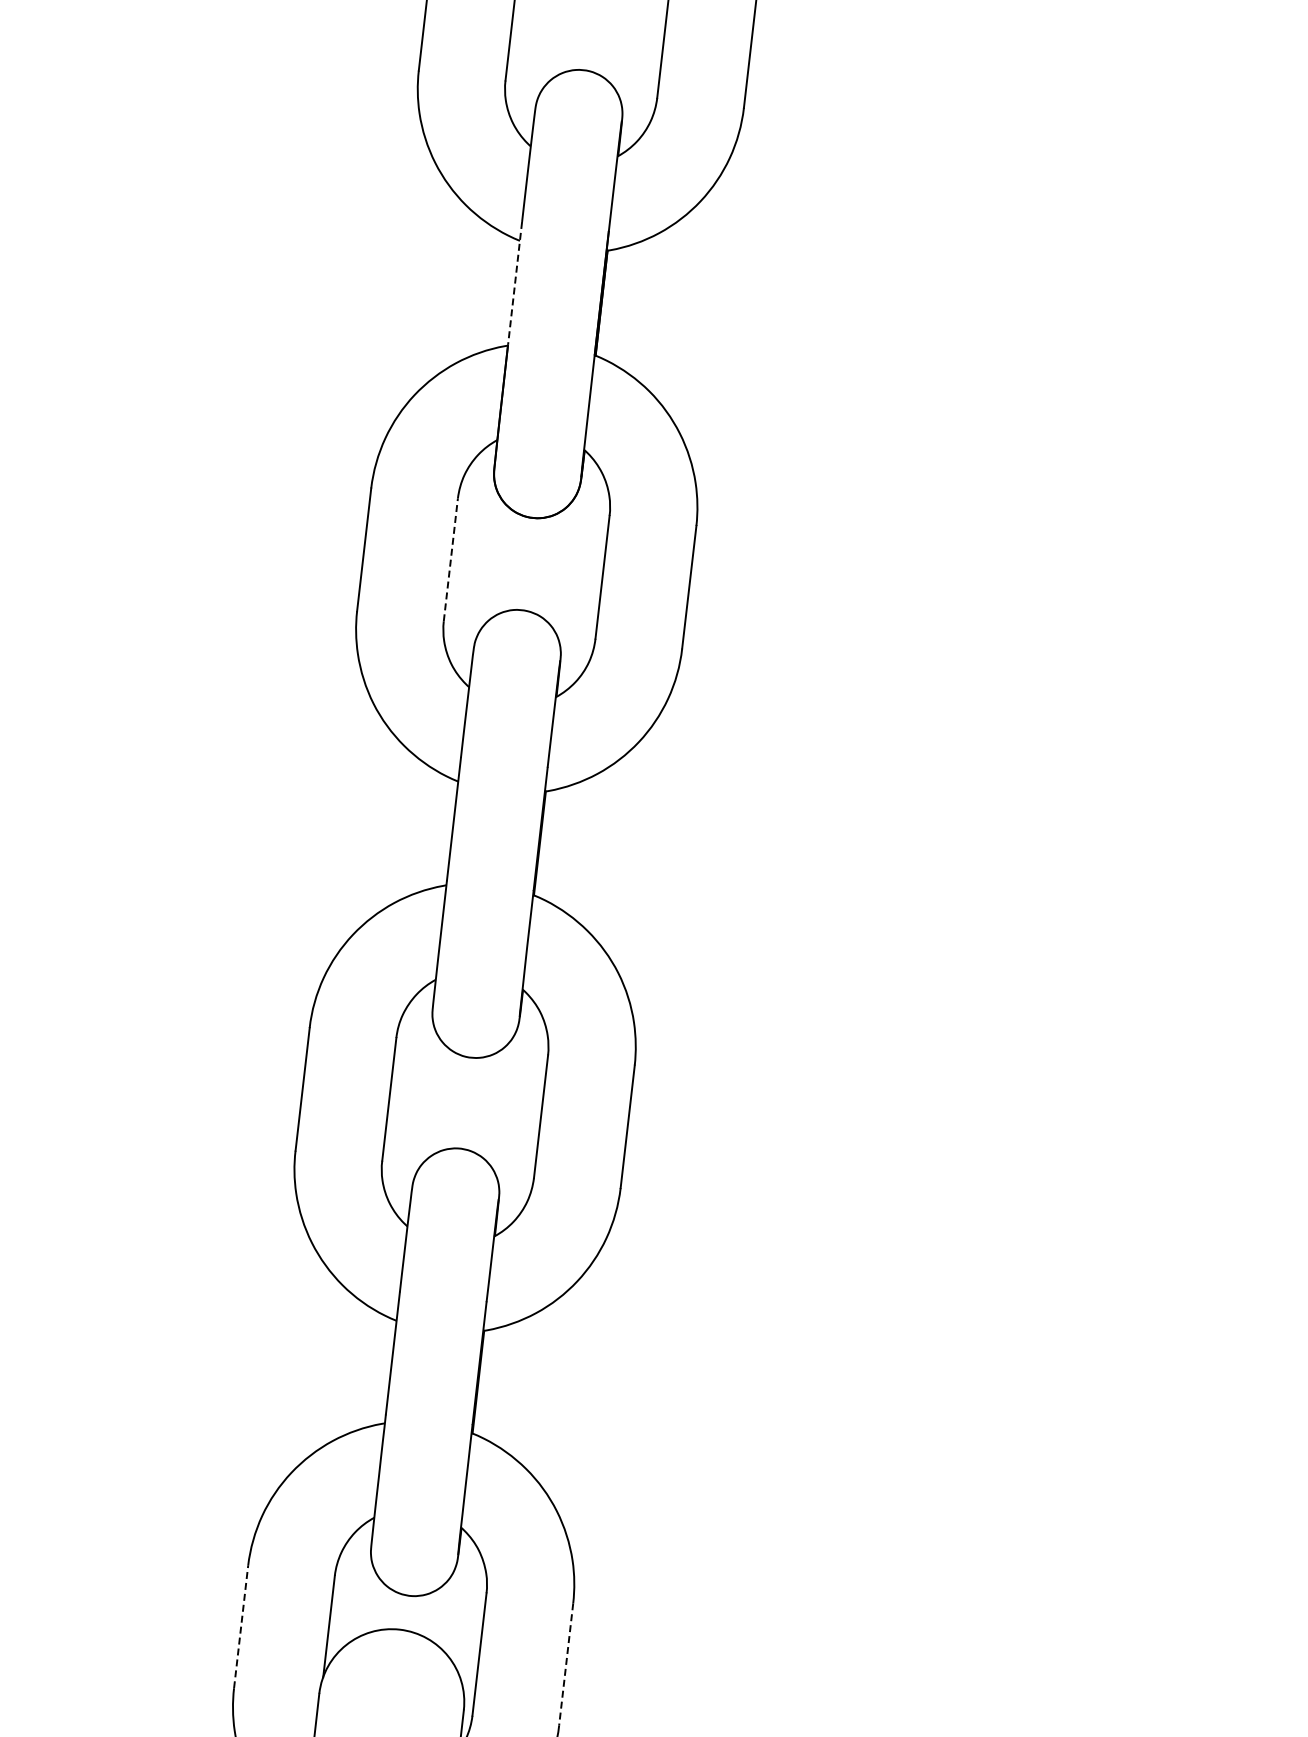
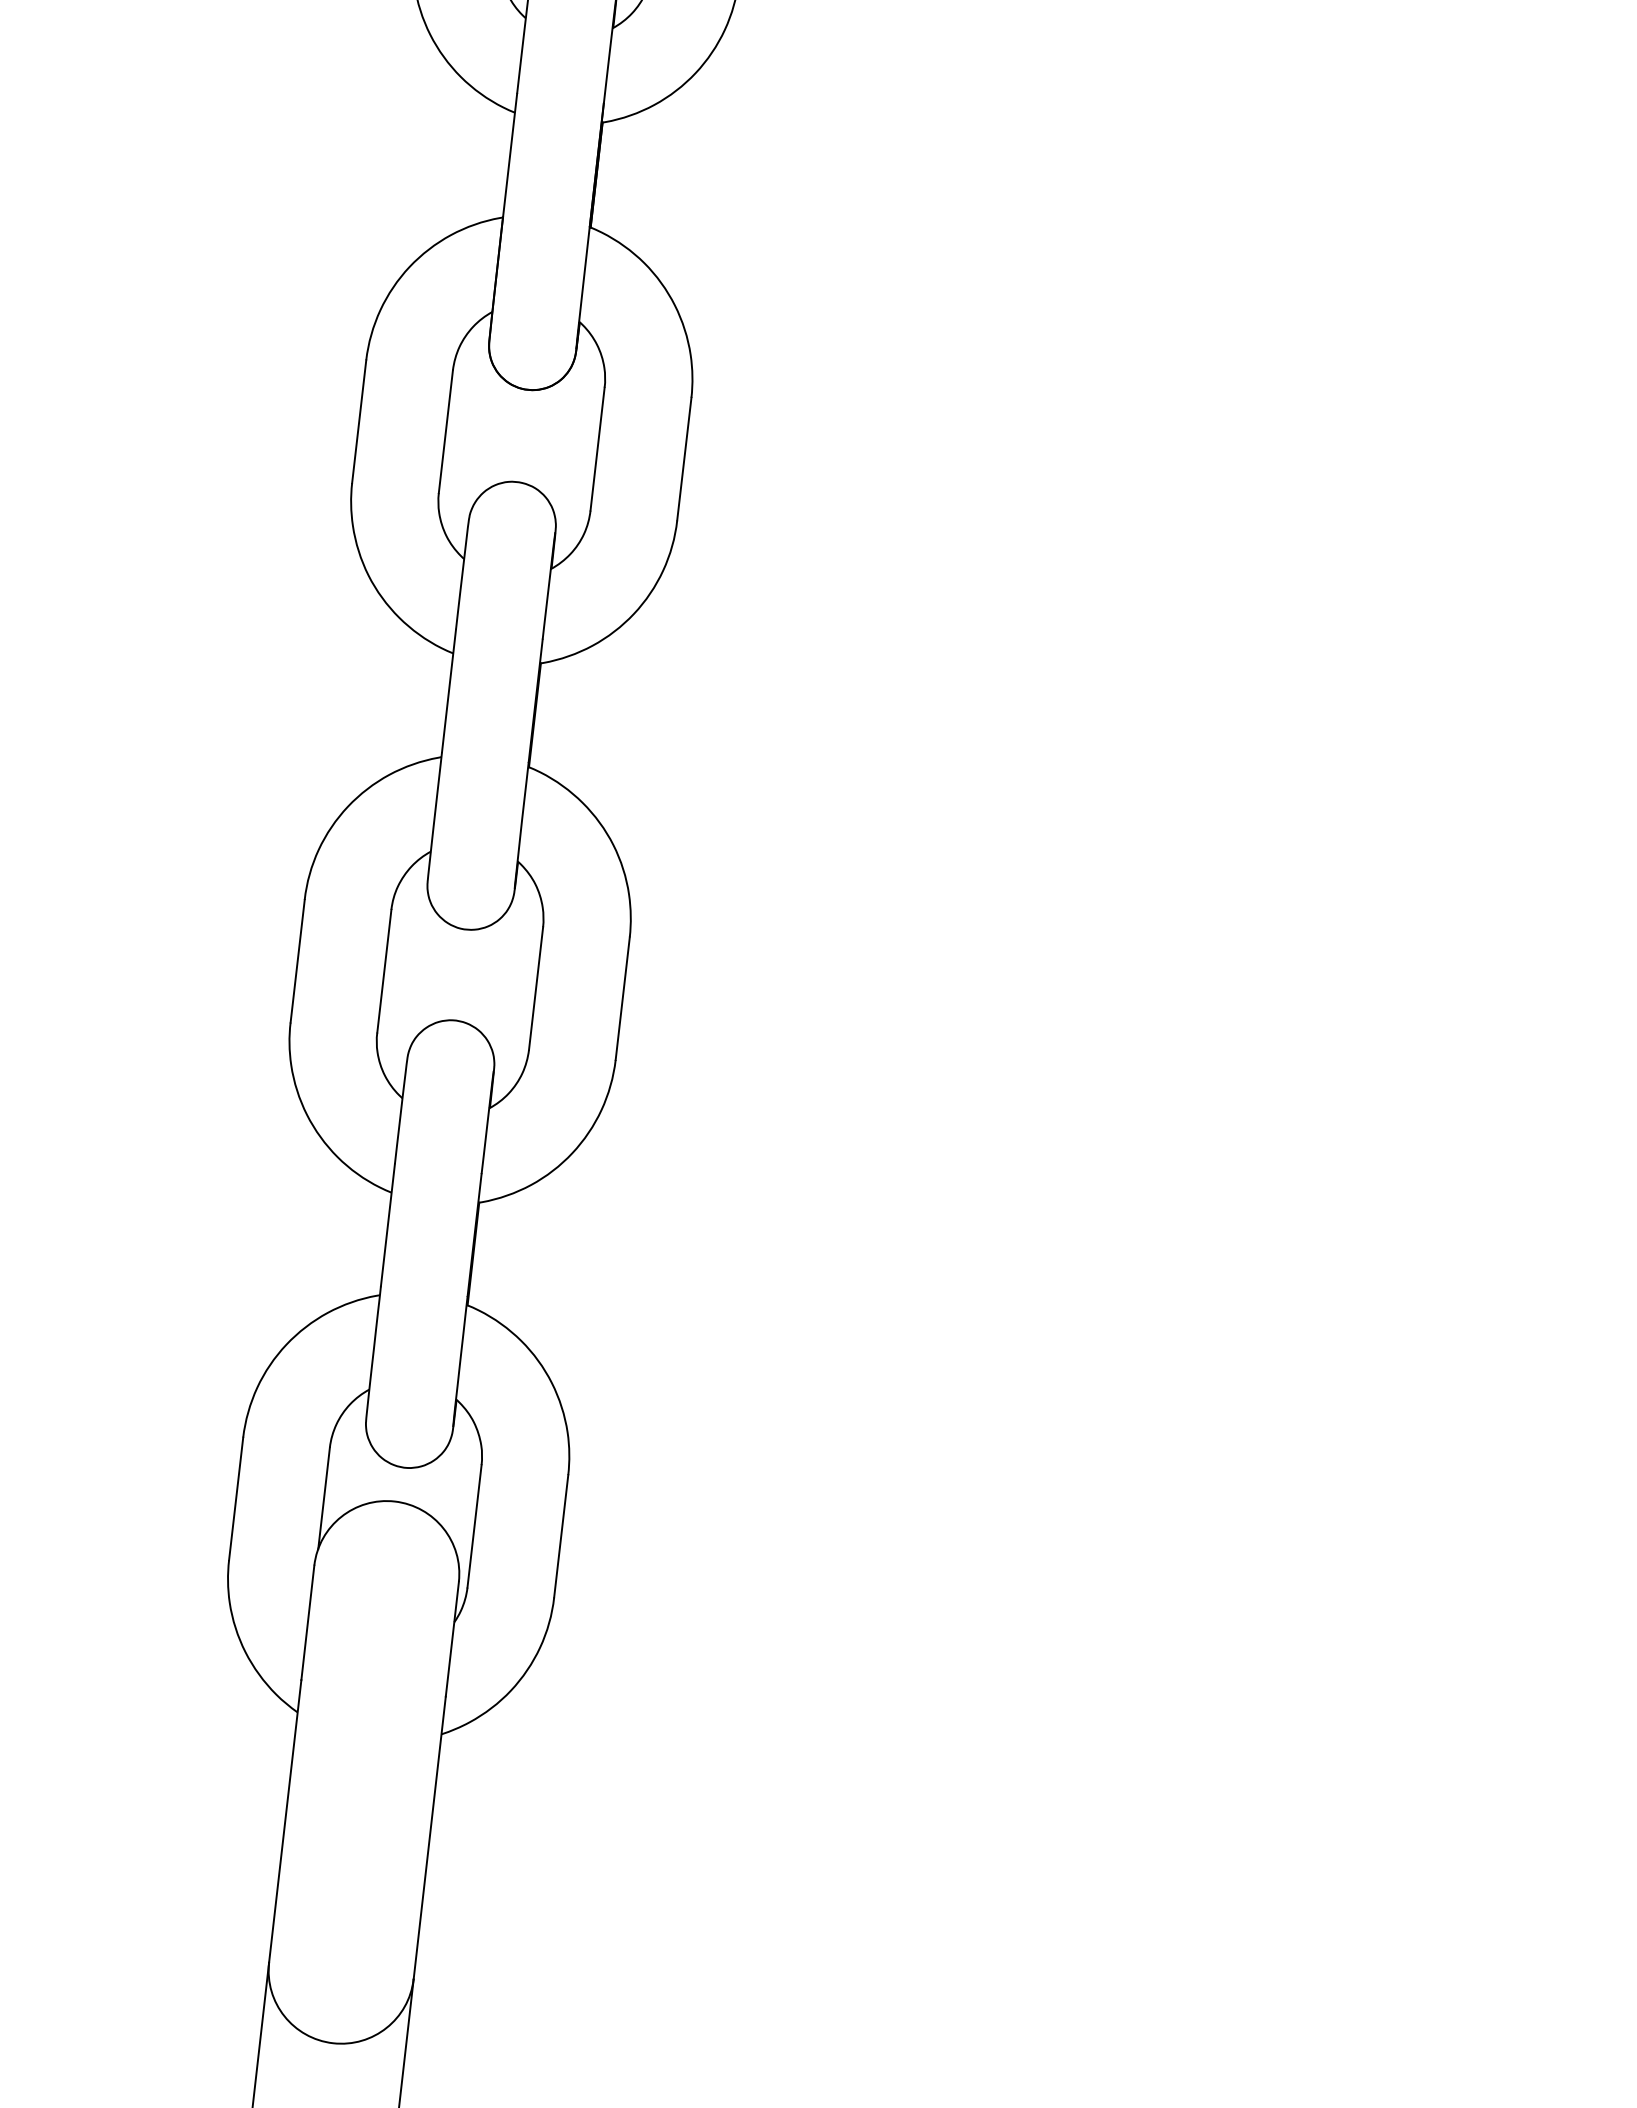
line: (515, 283) -> (510, 155), dashed -> solid
line: (450, 559) -> (445, 431), dashed -> solid
line: (241, 1626) -> (236, 1498), dashed -> solid
line: (566, 1664) -> (561, 1536), dashed -> solid

